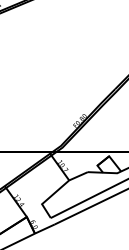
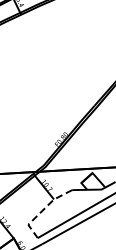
line: (56, 191) -> (41, 211), solid -> dashed

